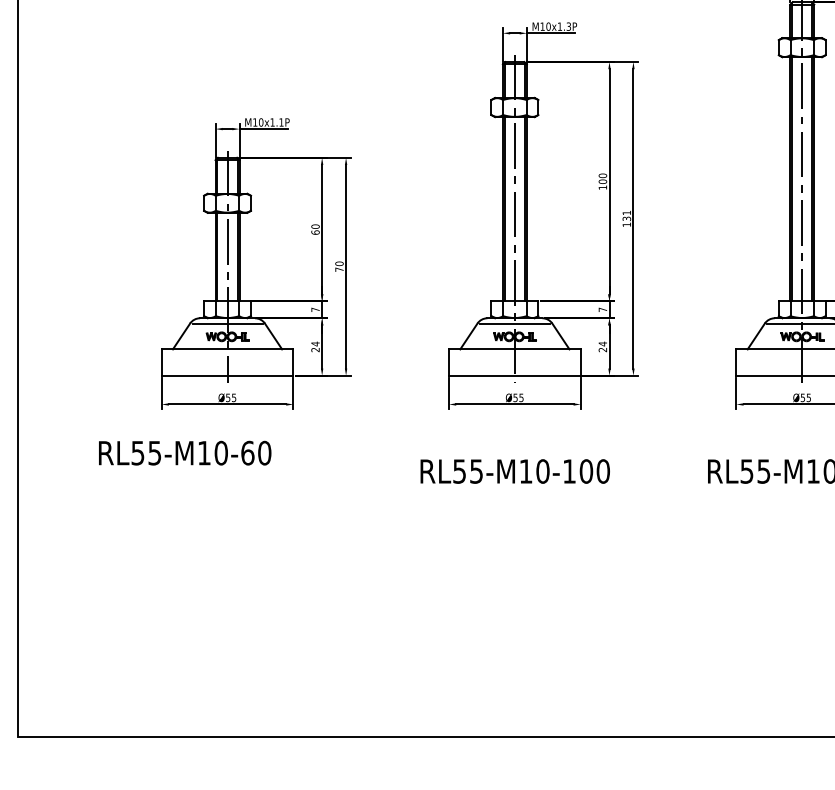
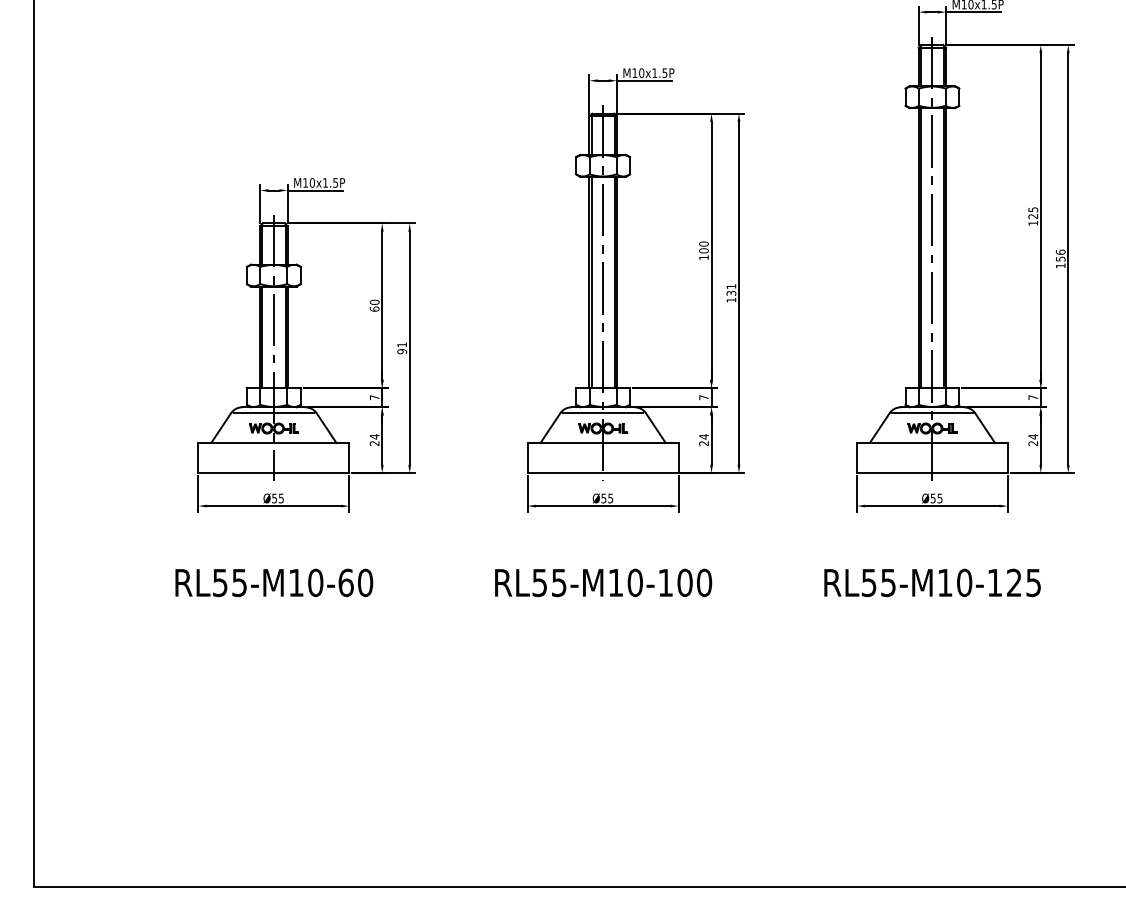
text: (568, 26) -> (664, 72), M10x1.3P -> M10x1.5P
text: (281, 122) -> (335, 182), M10x1.1P -> M10x1.5P
text: (339, 266) -> (402, 348), 70 -> 91
text: (185, 452) -> (274, 582), moved

